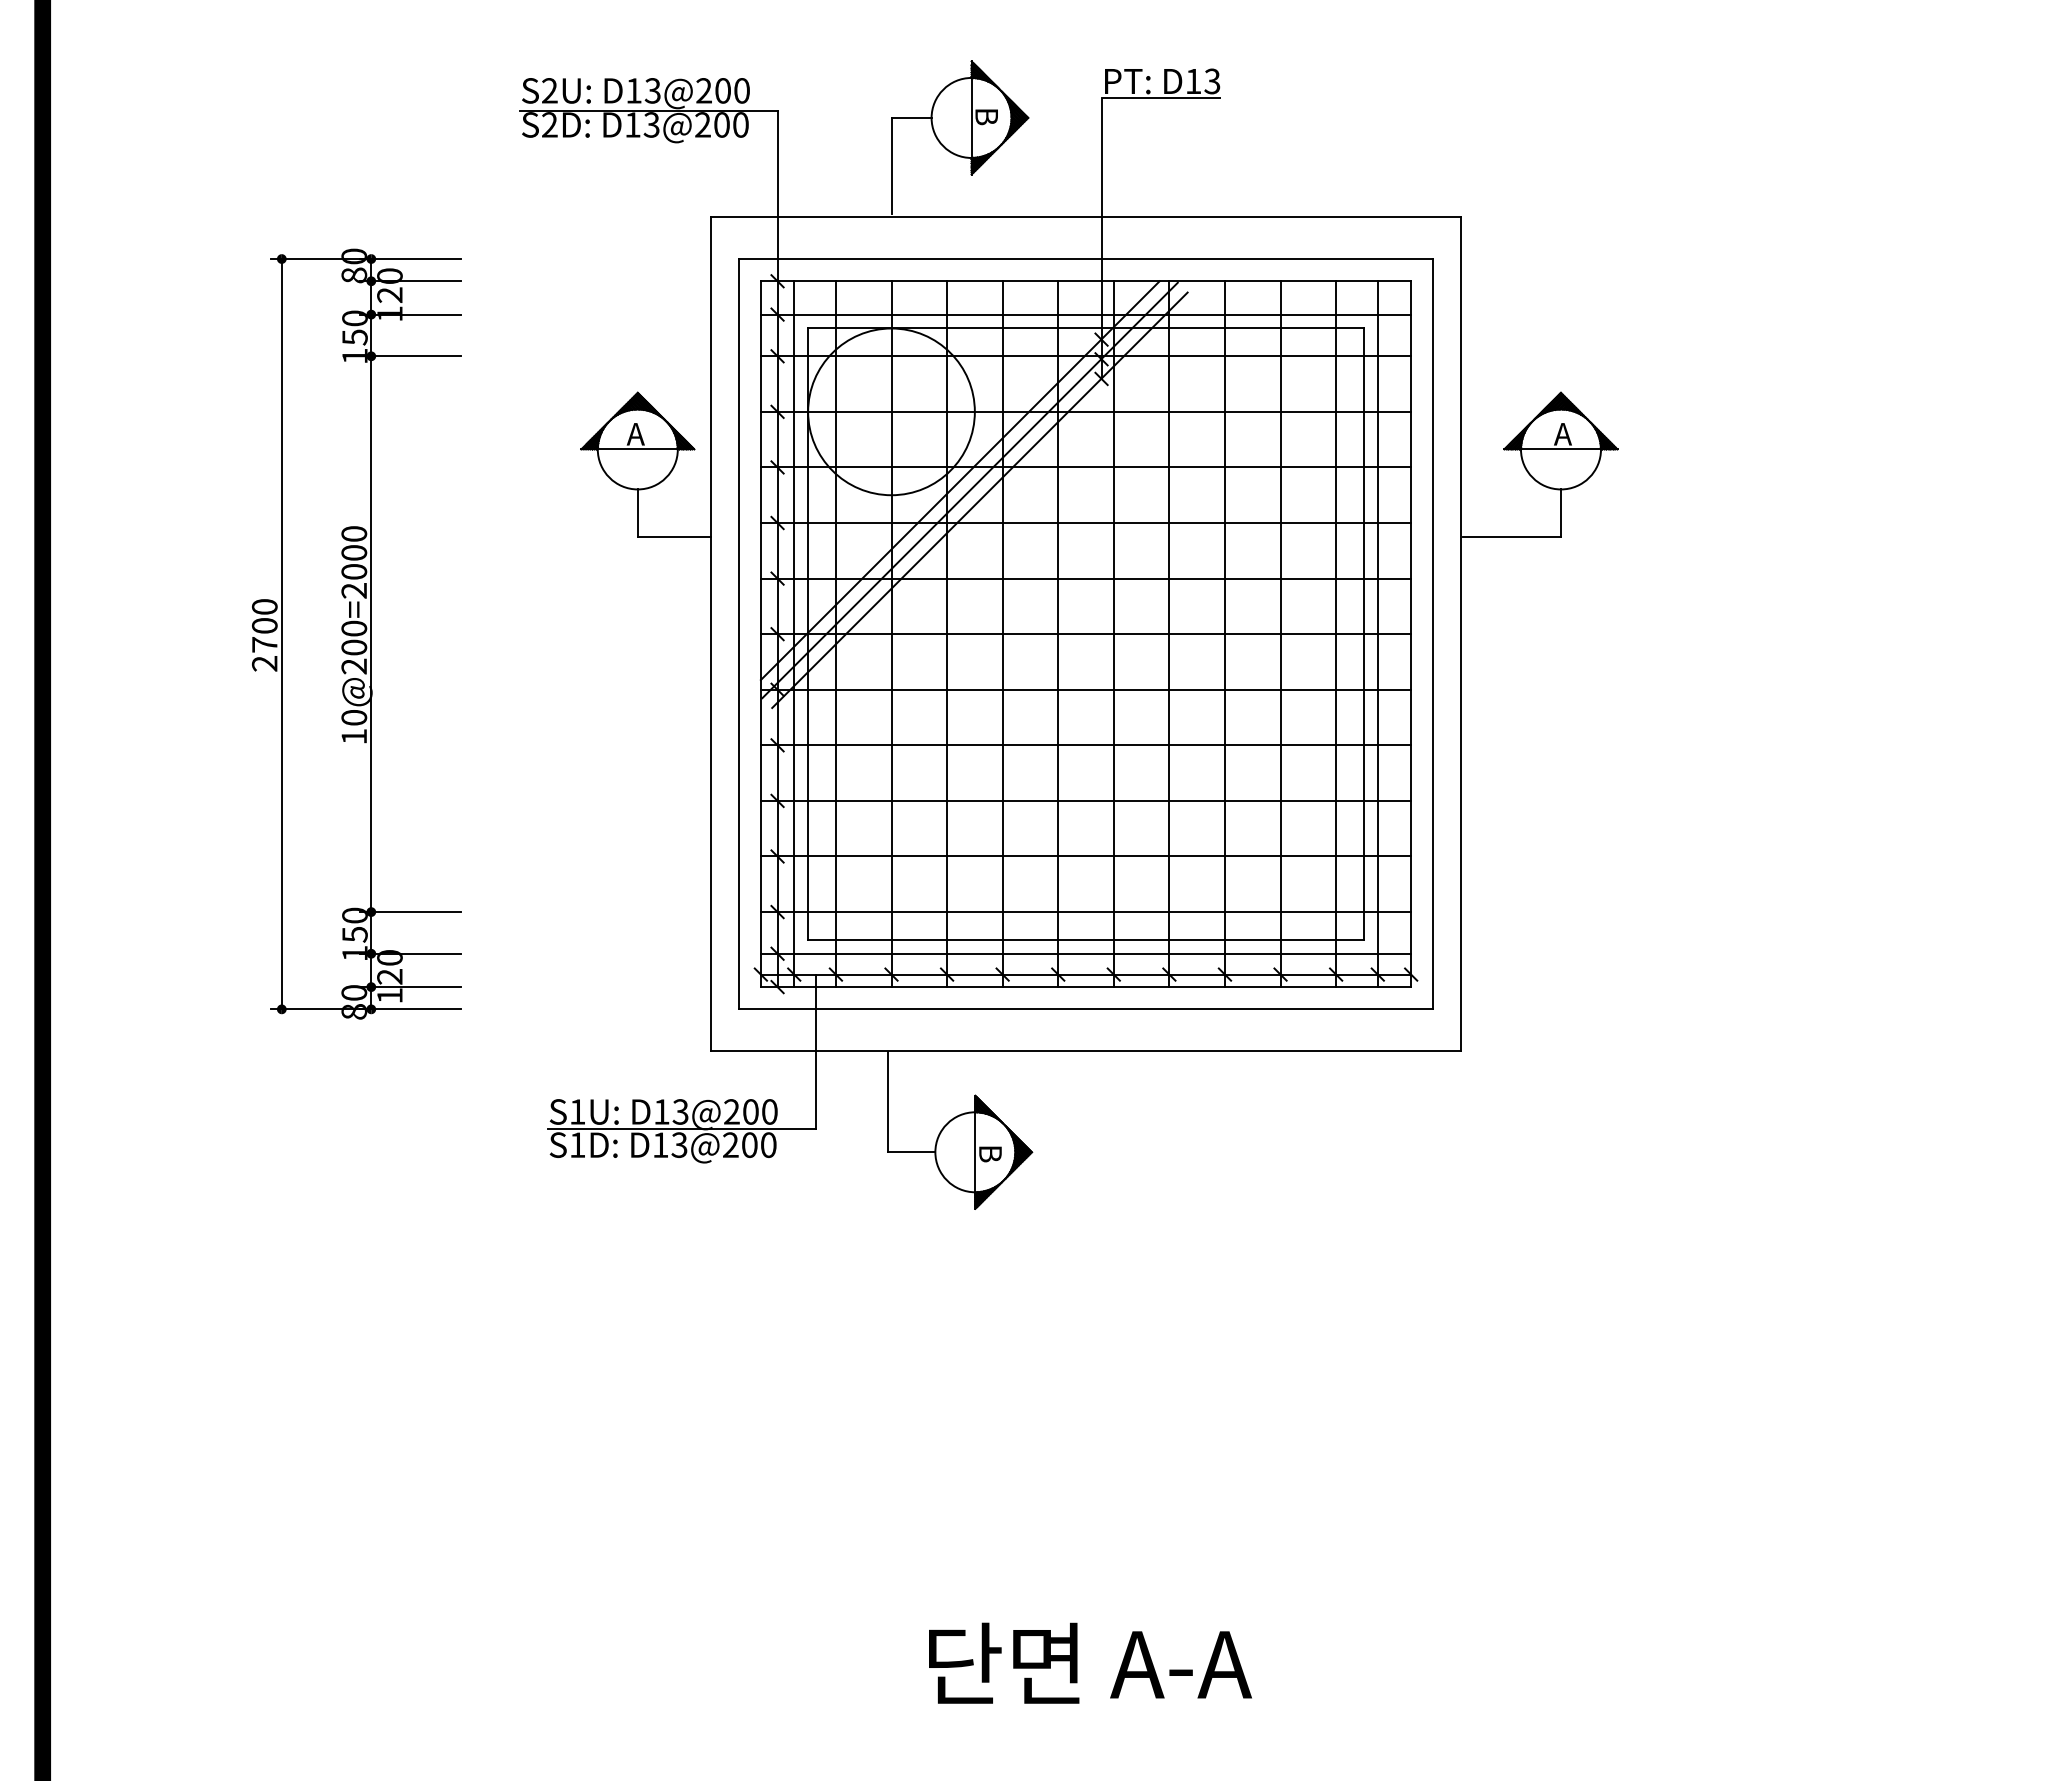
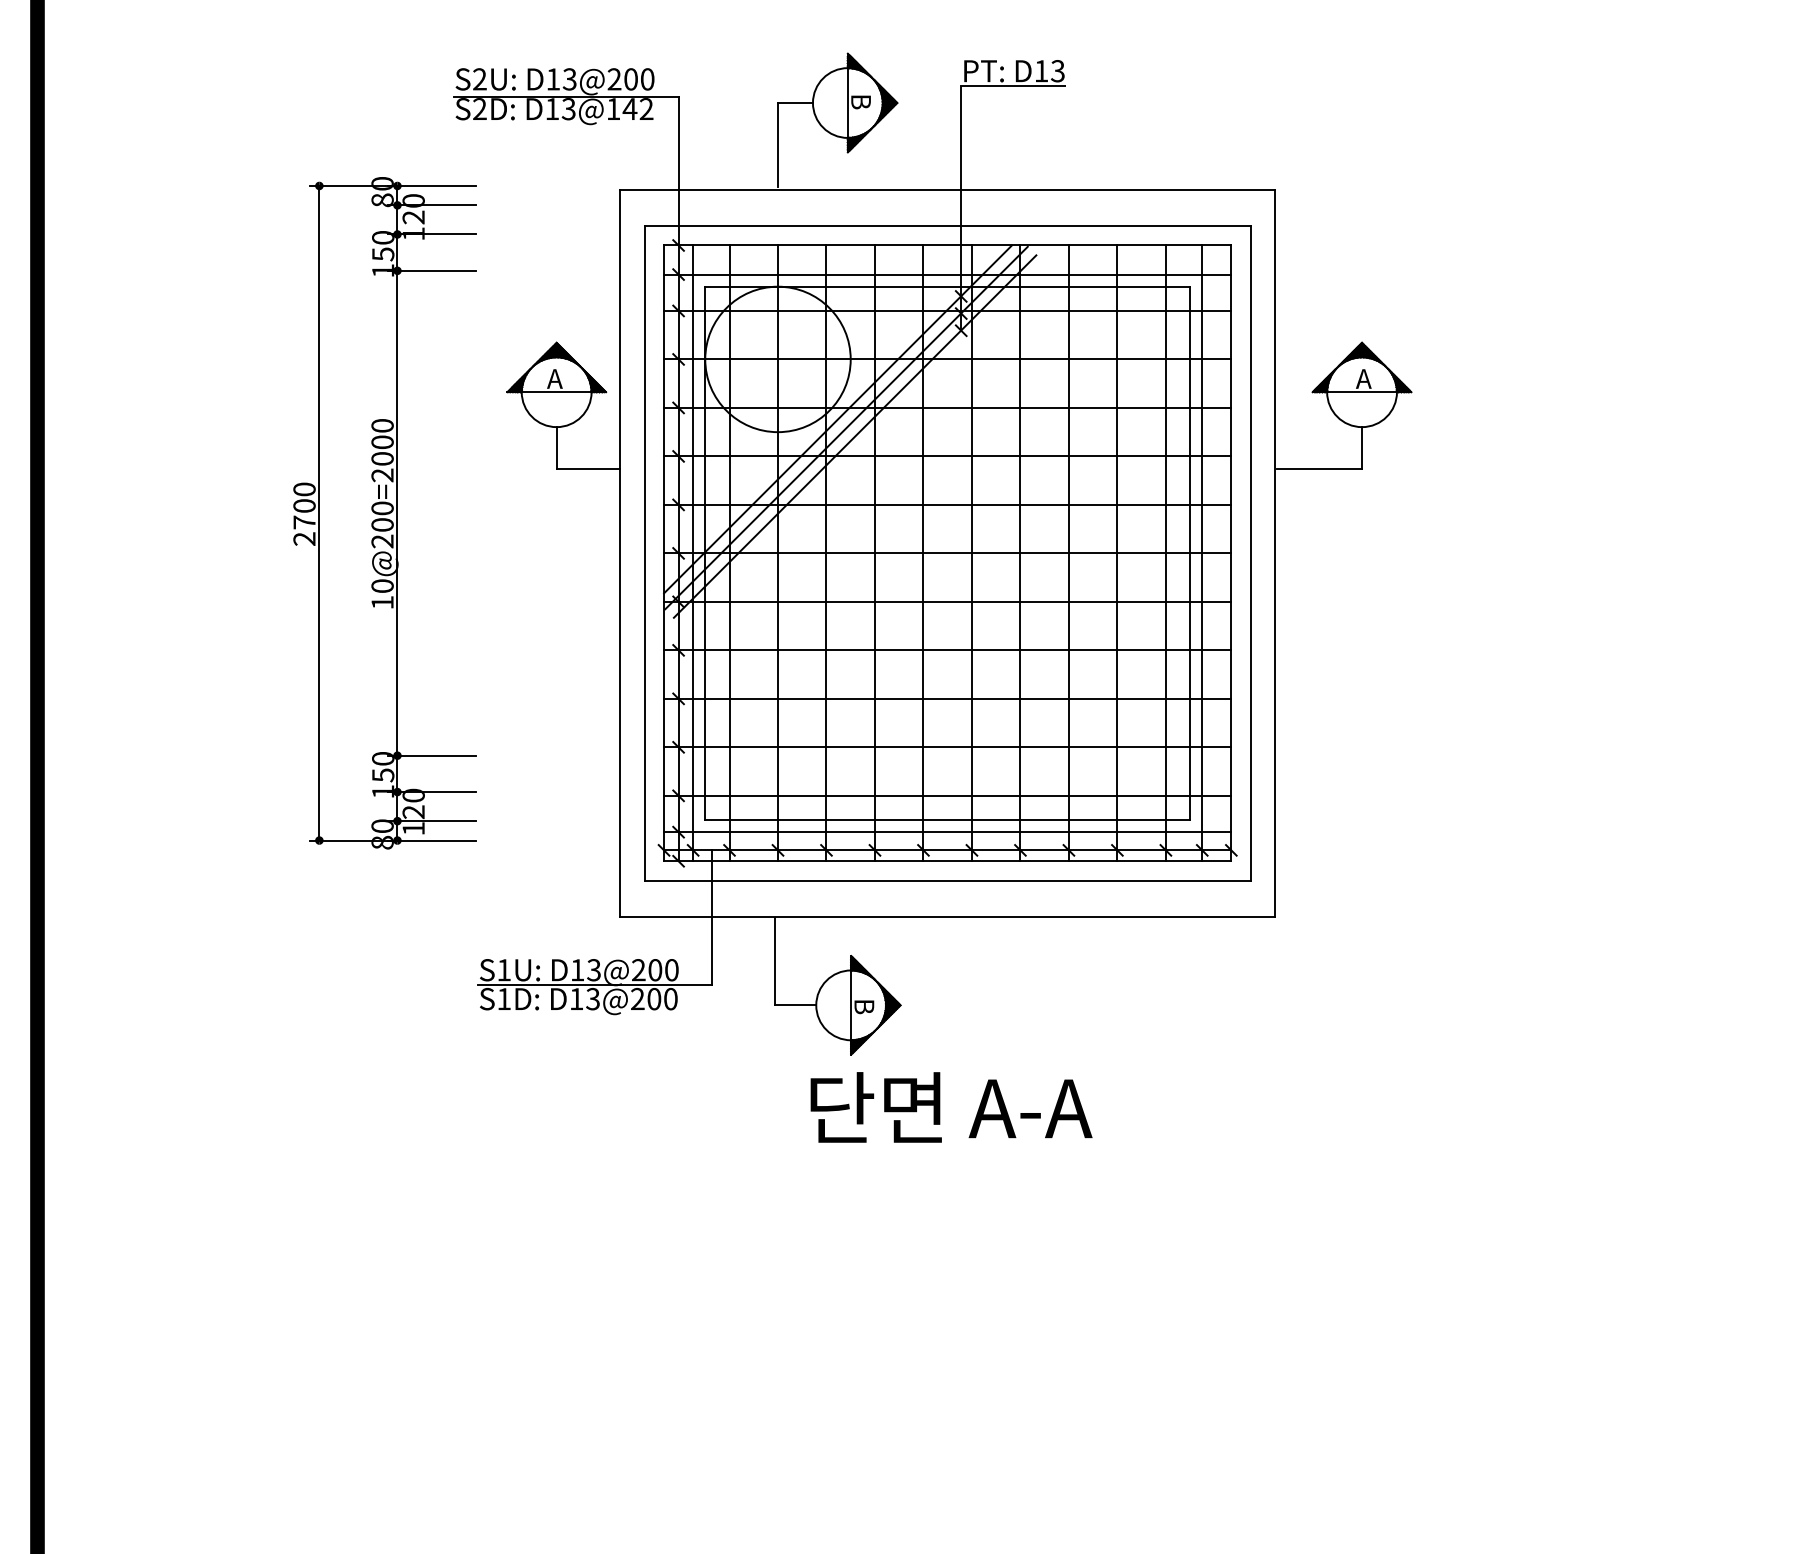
text: (721, 124) -> (629, 108), D13@200 -> D13@142
part: (356, 633) -> (384, 512), moved
text: (1090, 1662) -> (951, 1106), moved

